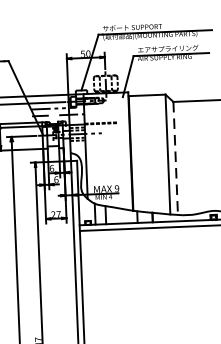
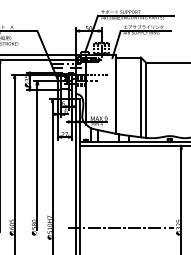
line: (175, 158) -> (145, 100), dashed -> solid

